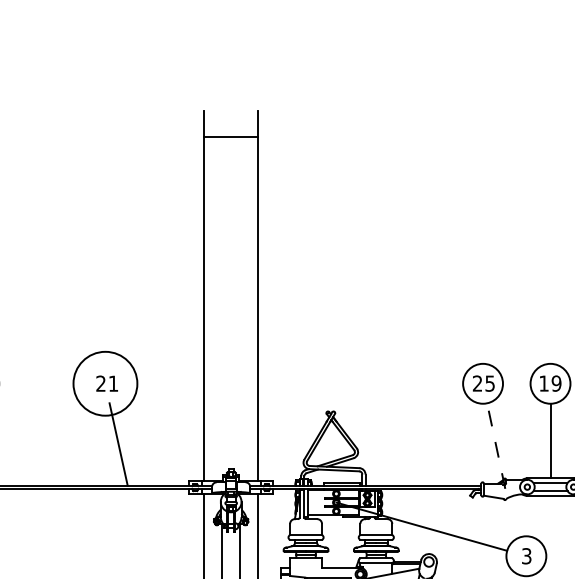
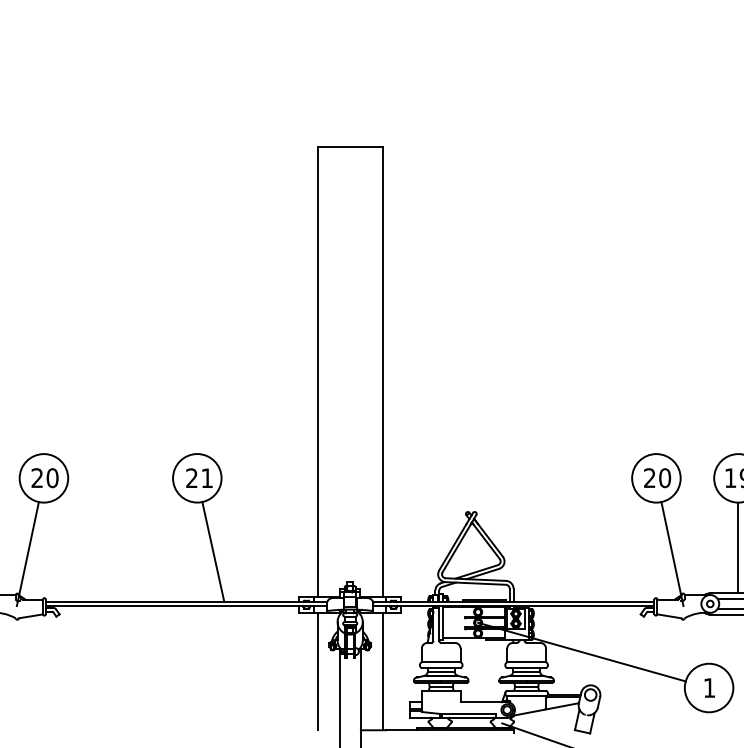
line: (230, 137) -> (349, 147), moved
circle: (105, 383) -> (197, 478), size x0.62
text: (490, 383) -> (665, 478), 25 -> 20
line: (496, 445) -> (672, 553), dashed -> solid
text: (526, 556) -> (709, 688), 3 -> 1

